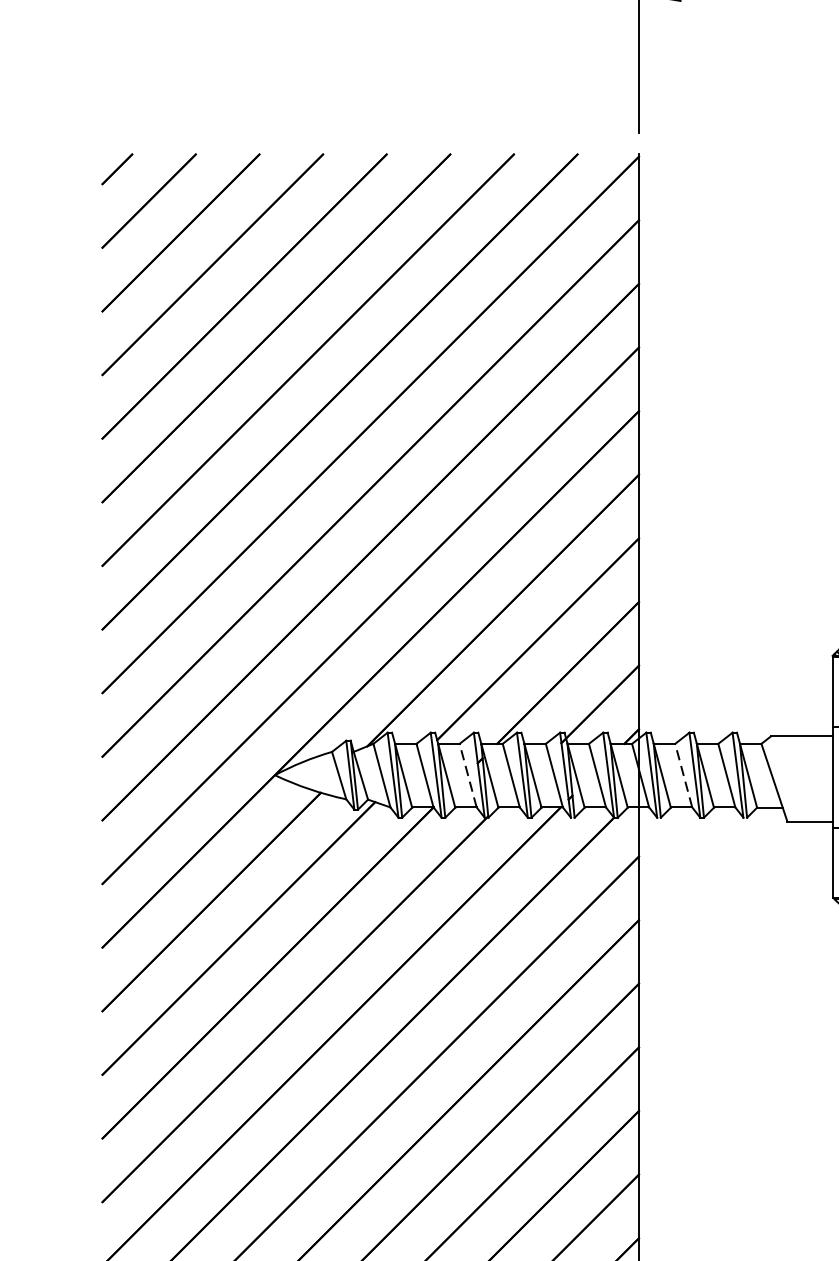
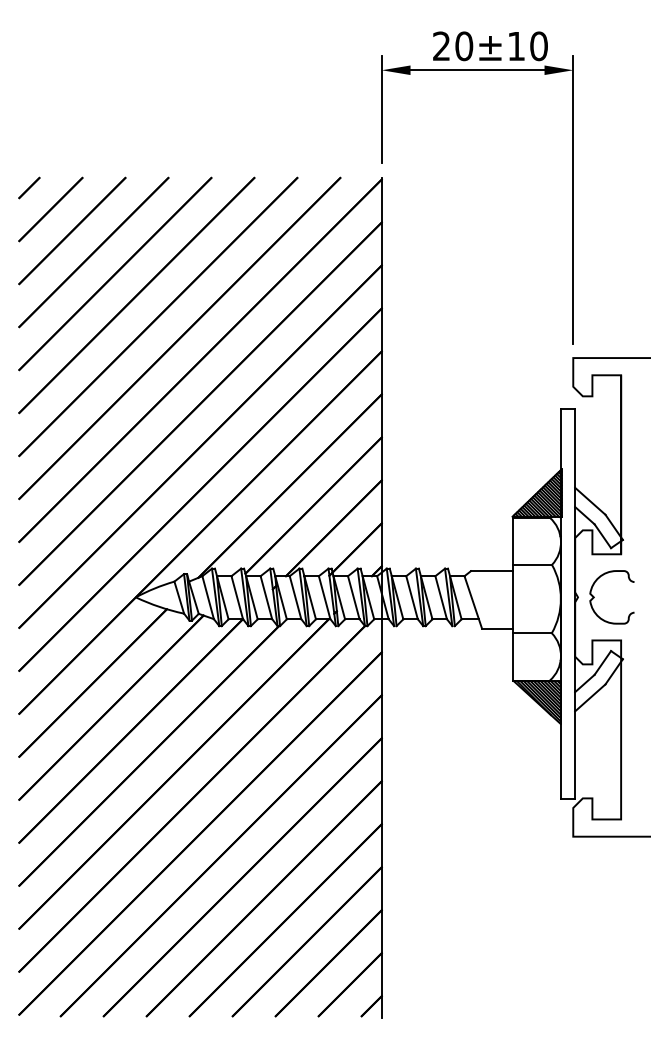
line: (468, 775) -> (266, 597), dashed -> solid
line: (682, 775) -> (411, 597), dashed -> solid

